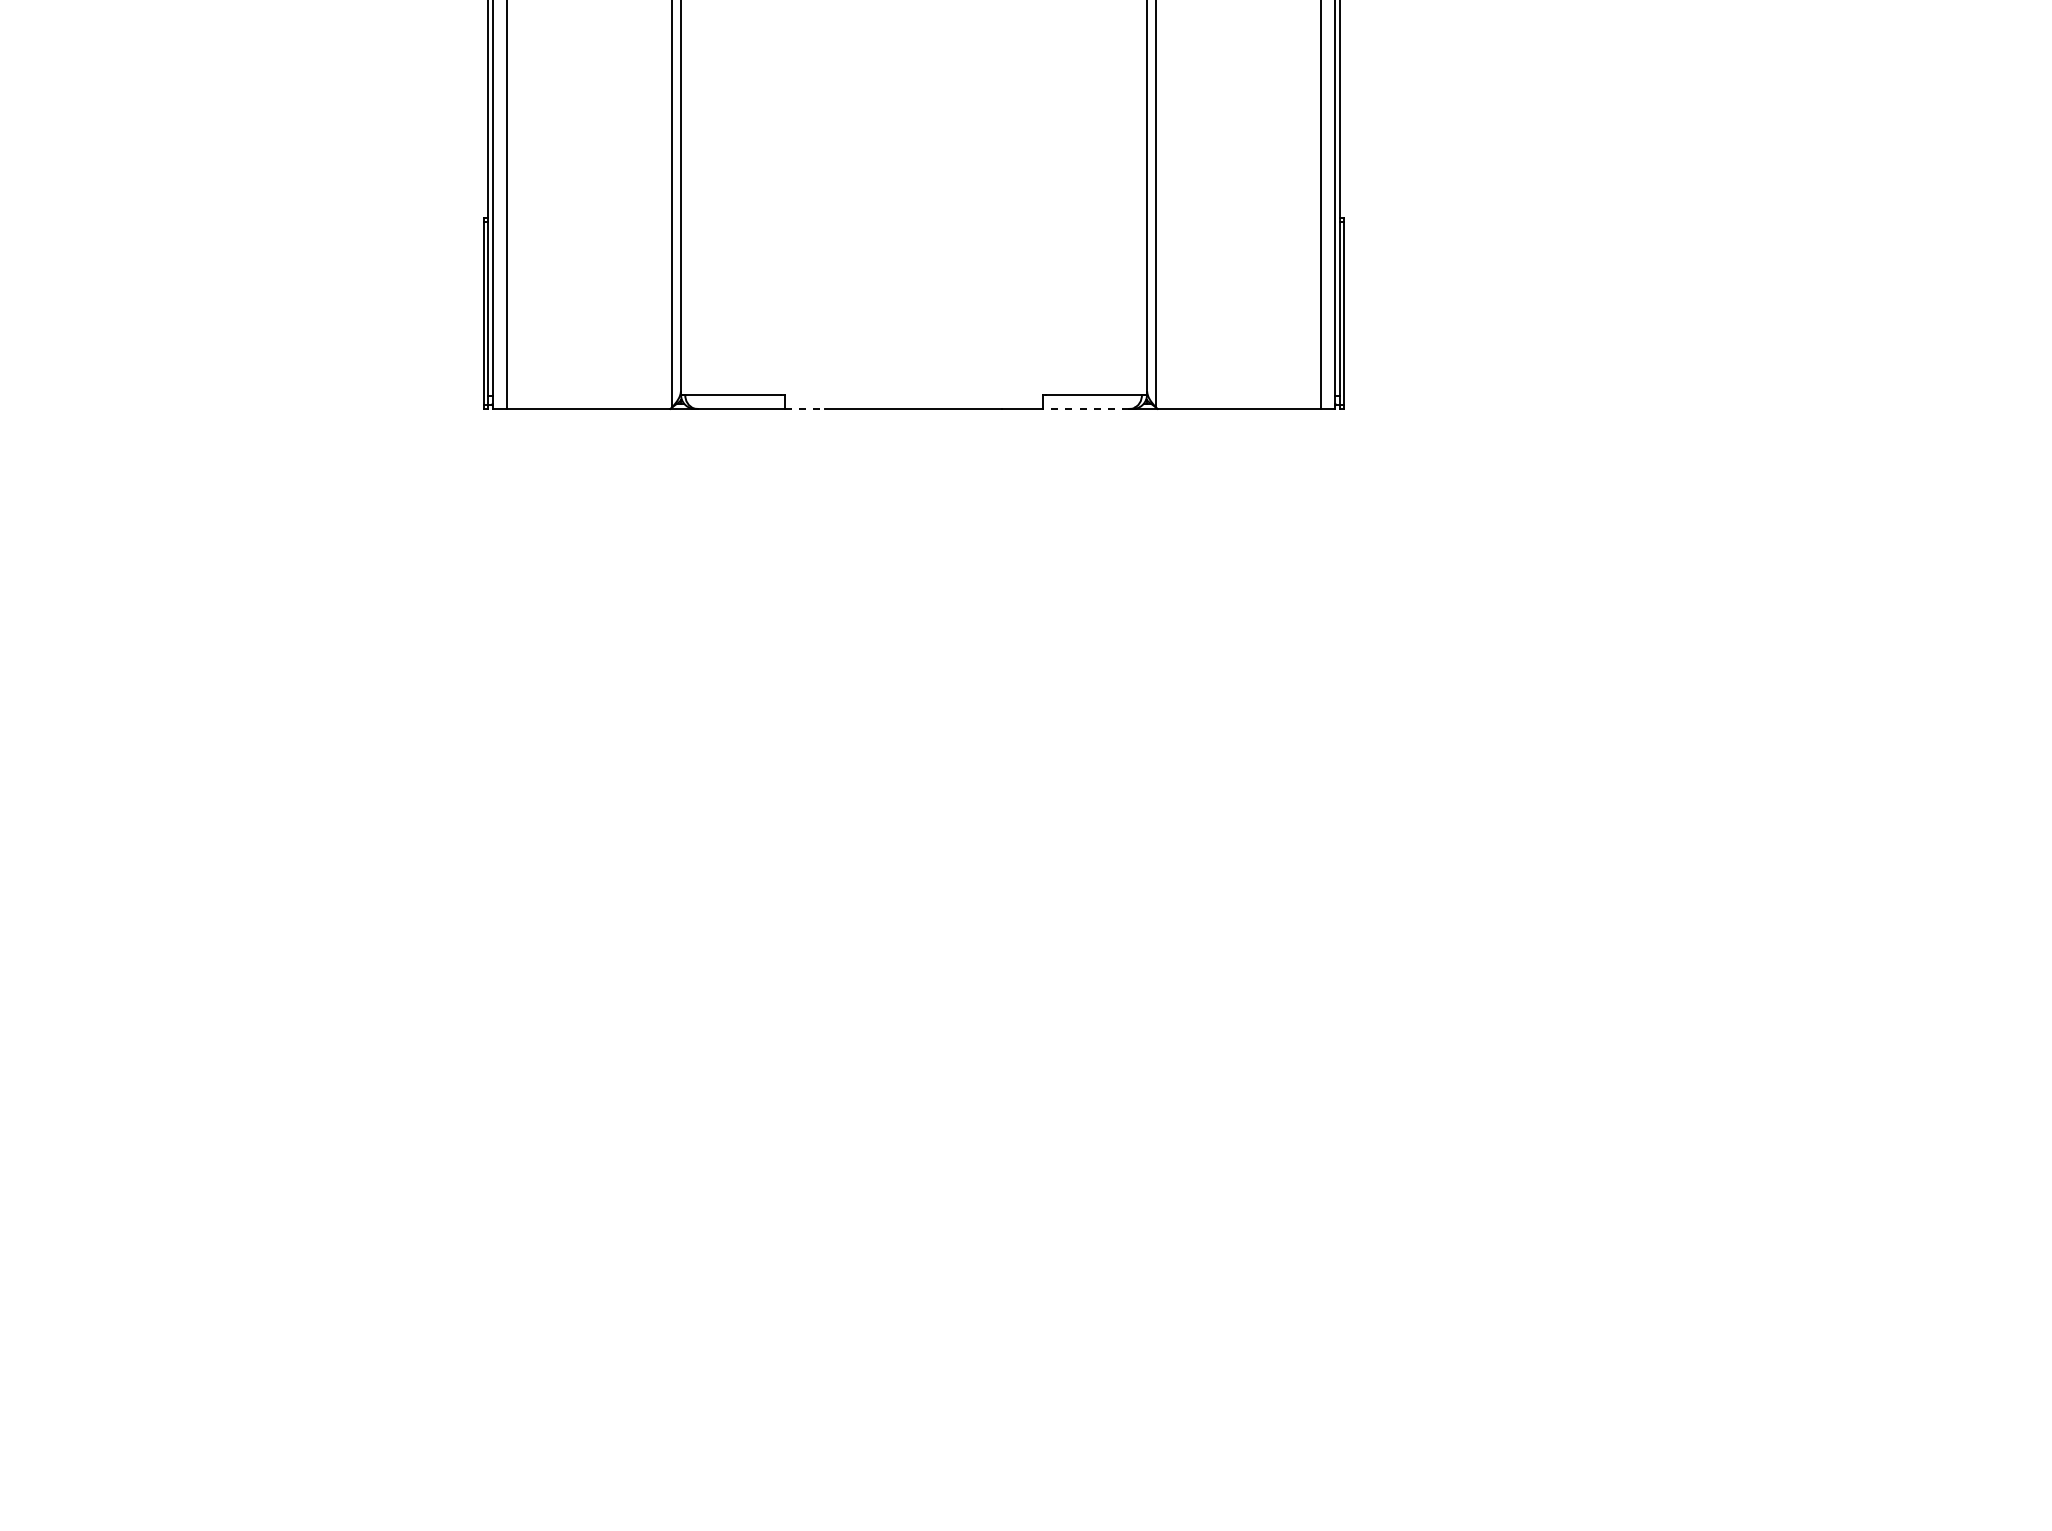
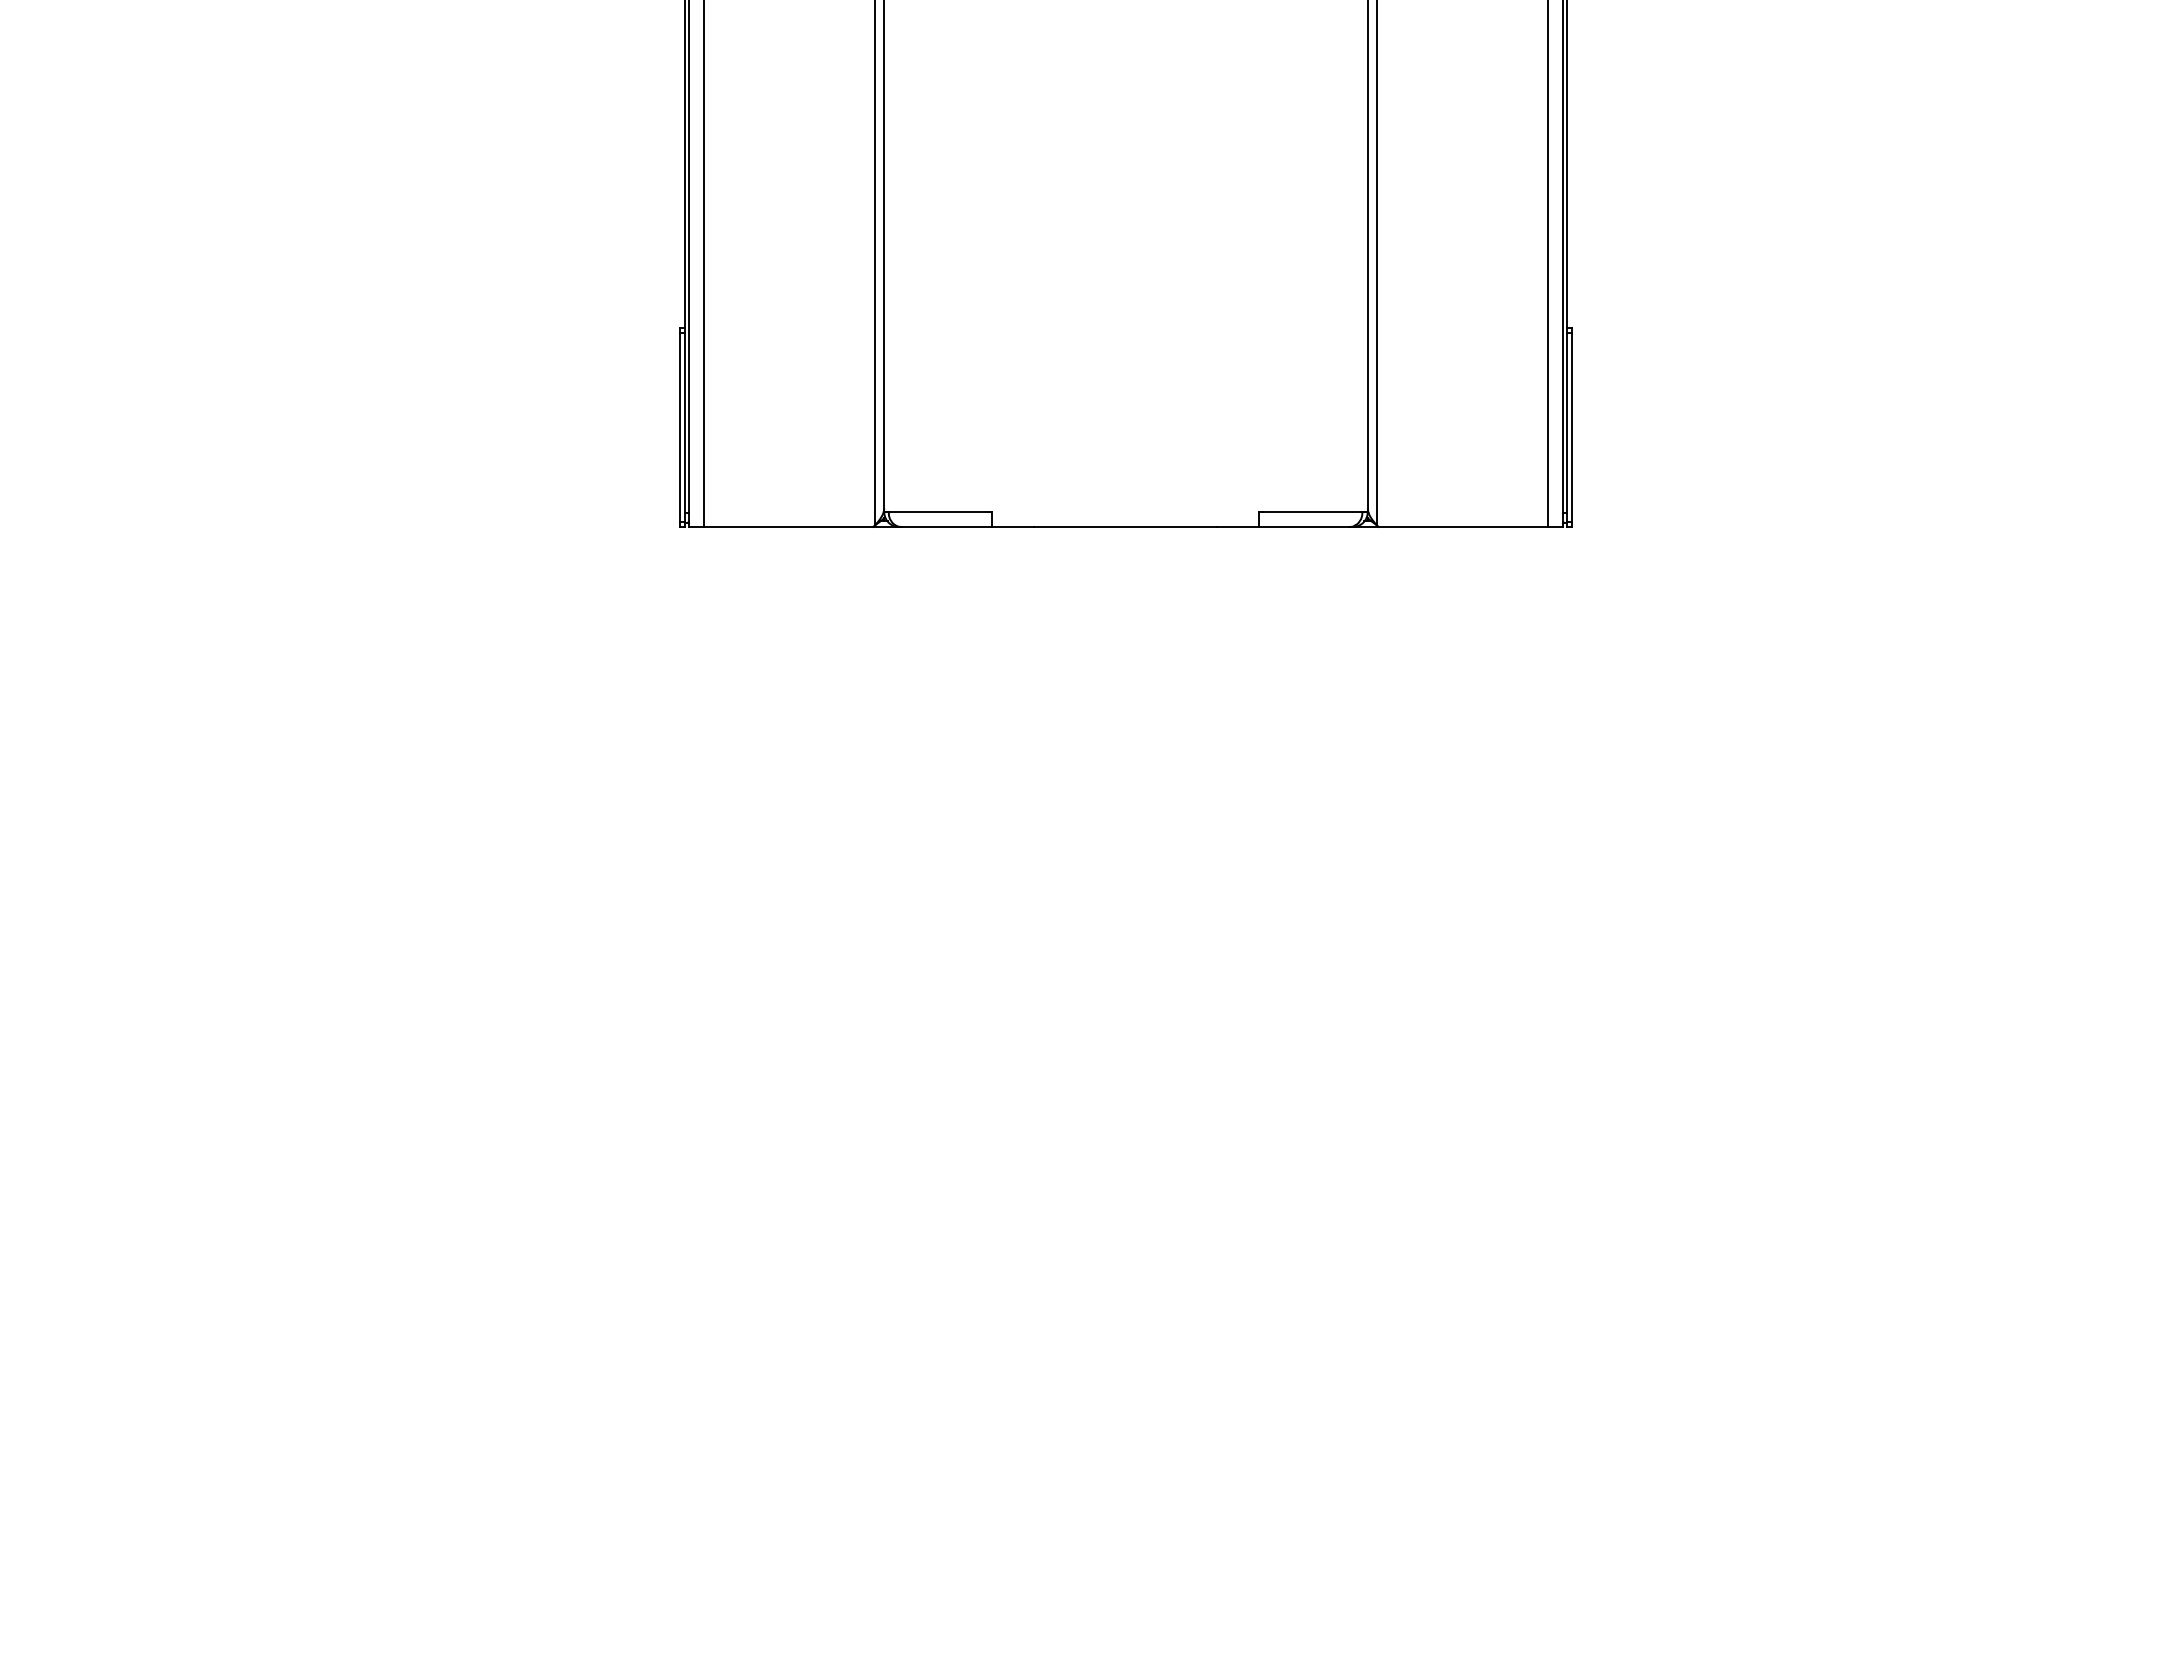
line: (805, 408) -> (1013, 526), dashed -> solid
line: (1086, 408) -> (1304, 526), dashed -> solid

